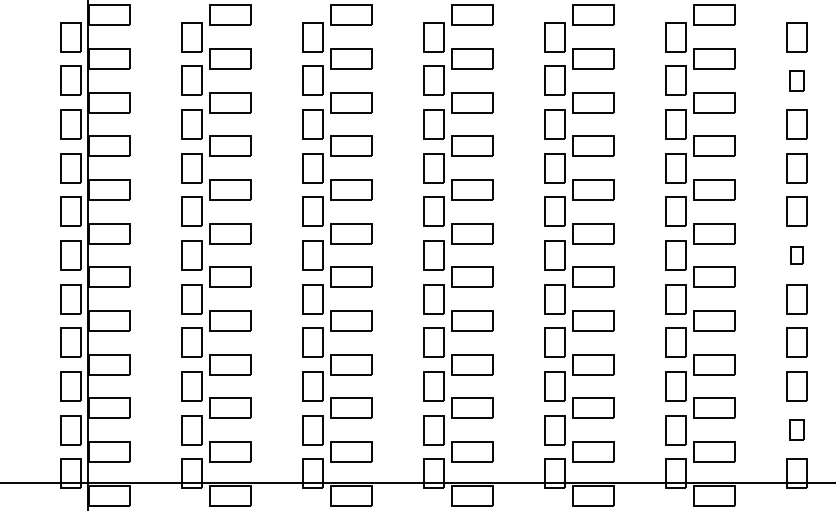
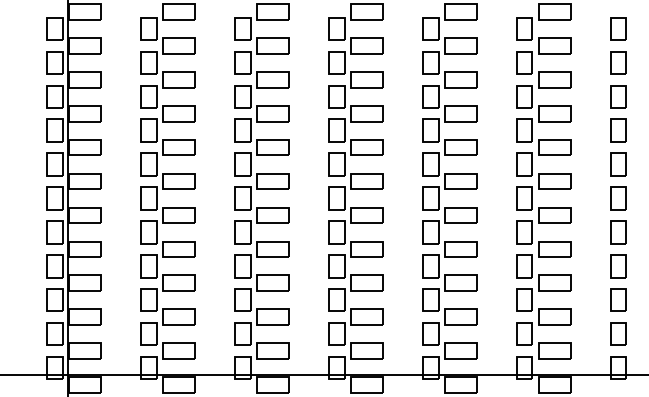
part: (796, 80) -> (618, 62), size x1.43
part: (796, 255) -> (618, 198), size x1.67
part: (796, 429) -> (618, 333), size x1.43

